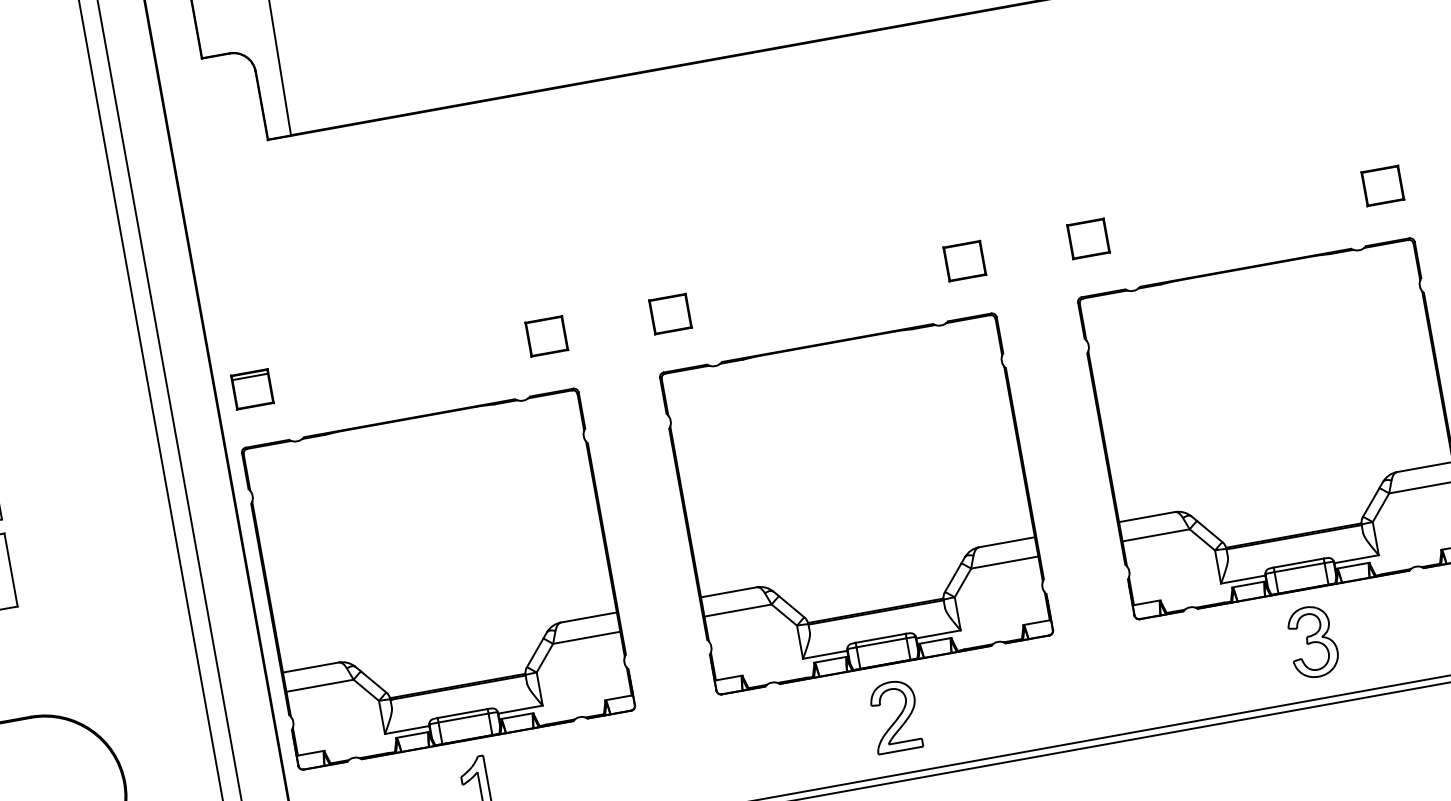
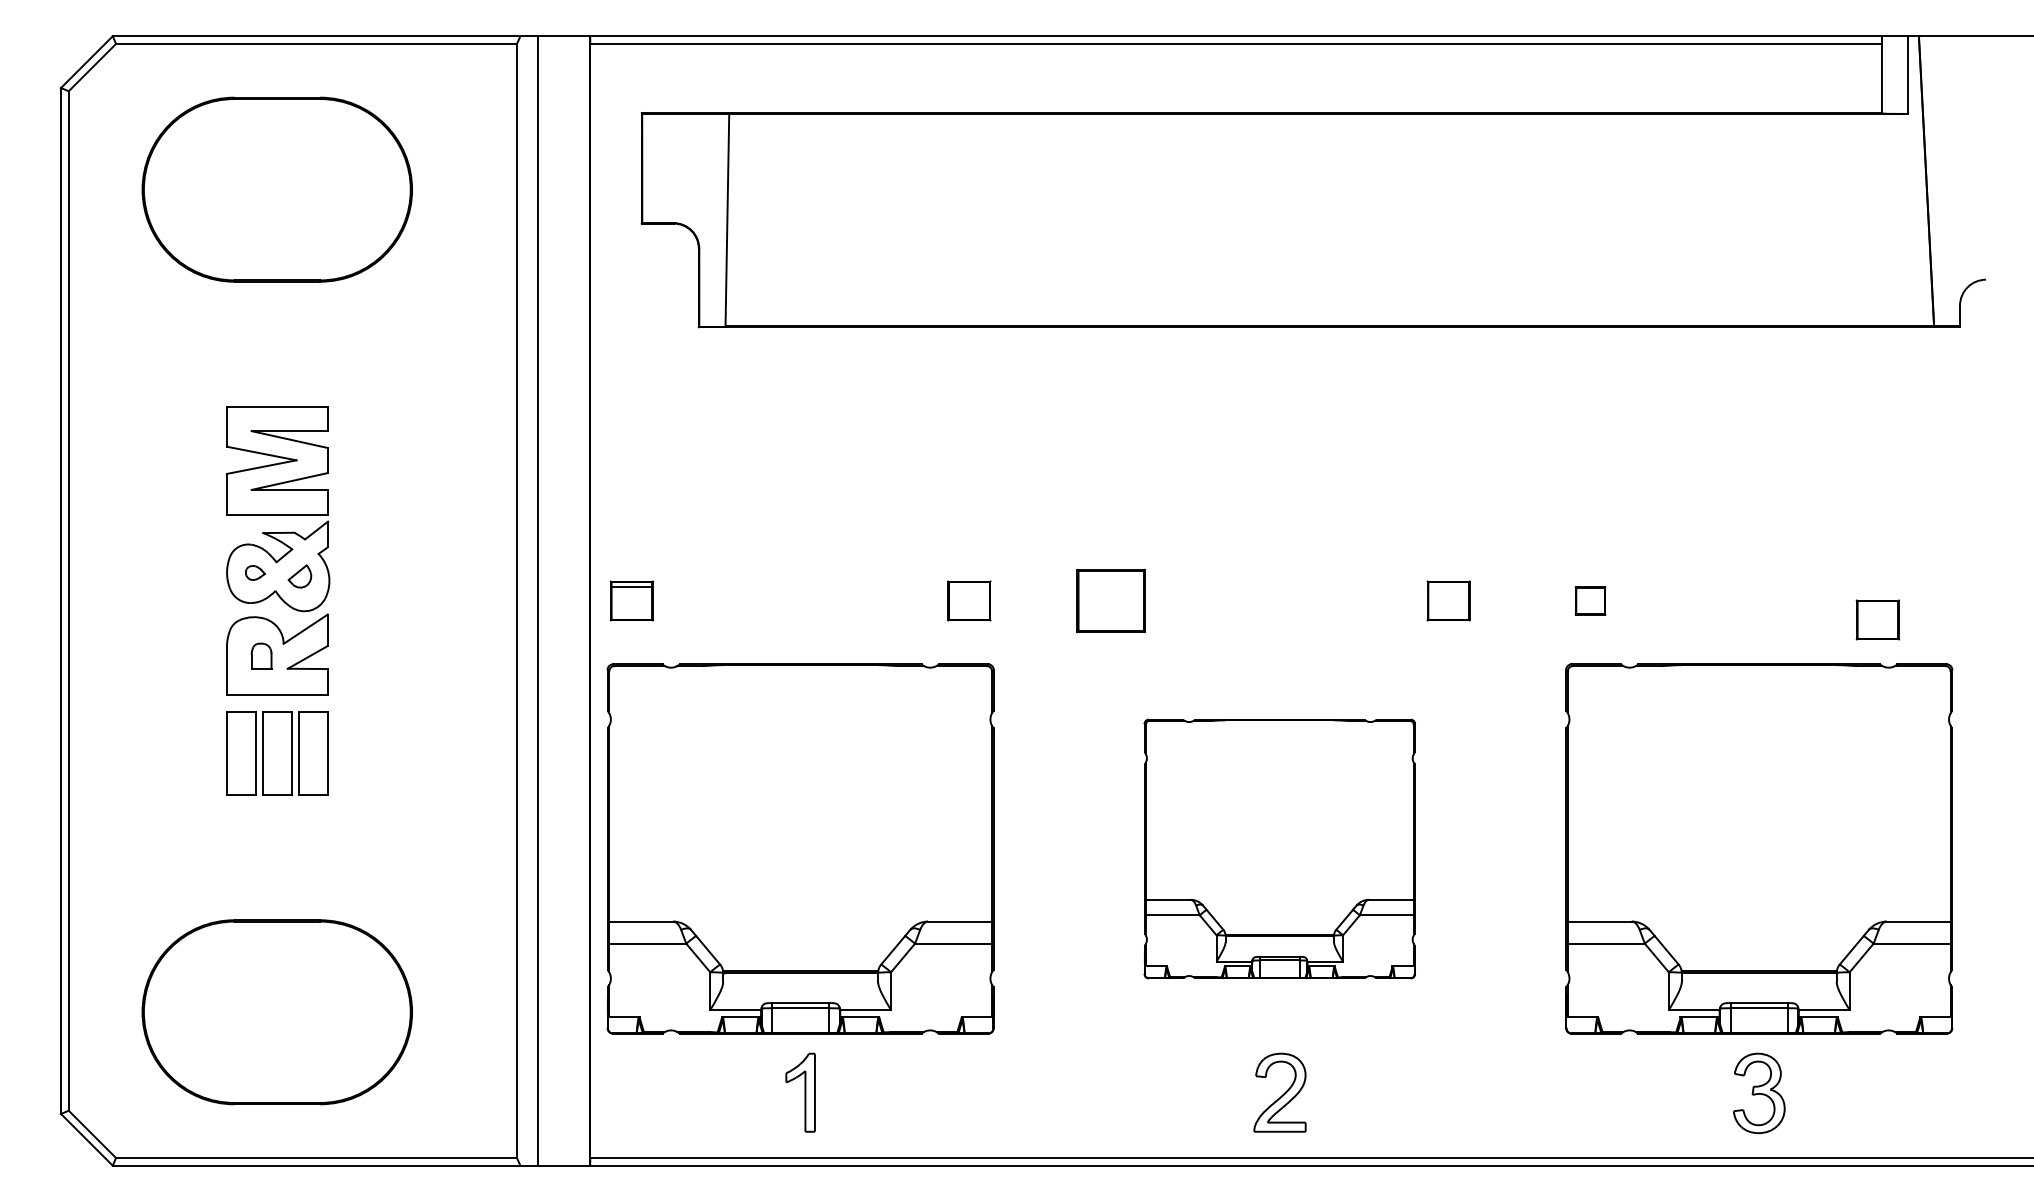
part: (1382, 185) -> (1877, 619), moved
part: (1088, 238) -> (1590, 600), size x0.7
part: (670, 313) -> (1111, 600), size x1.6
part: (856, 503) -> (1279, 848), size x0.7

